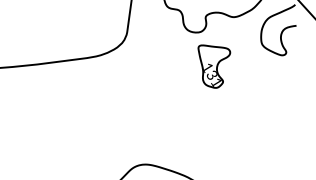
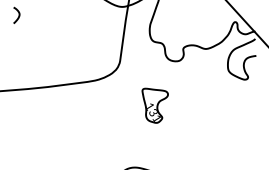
part: (213, 66) -> (154, 105), moved

